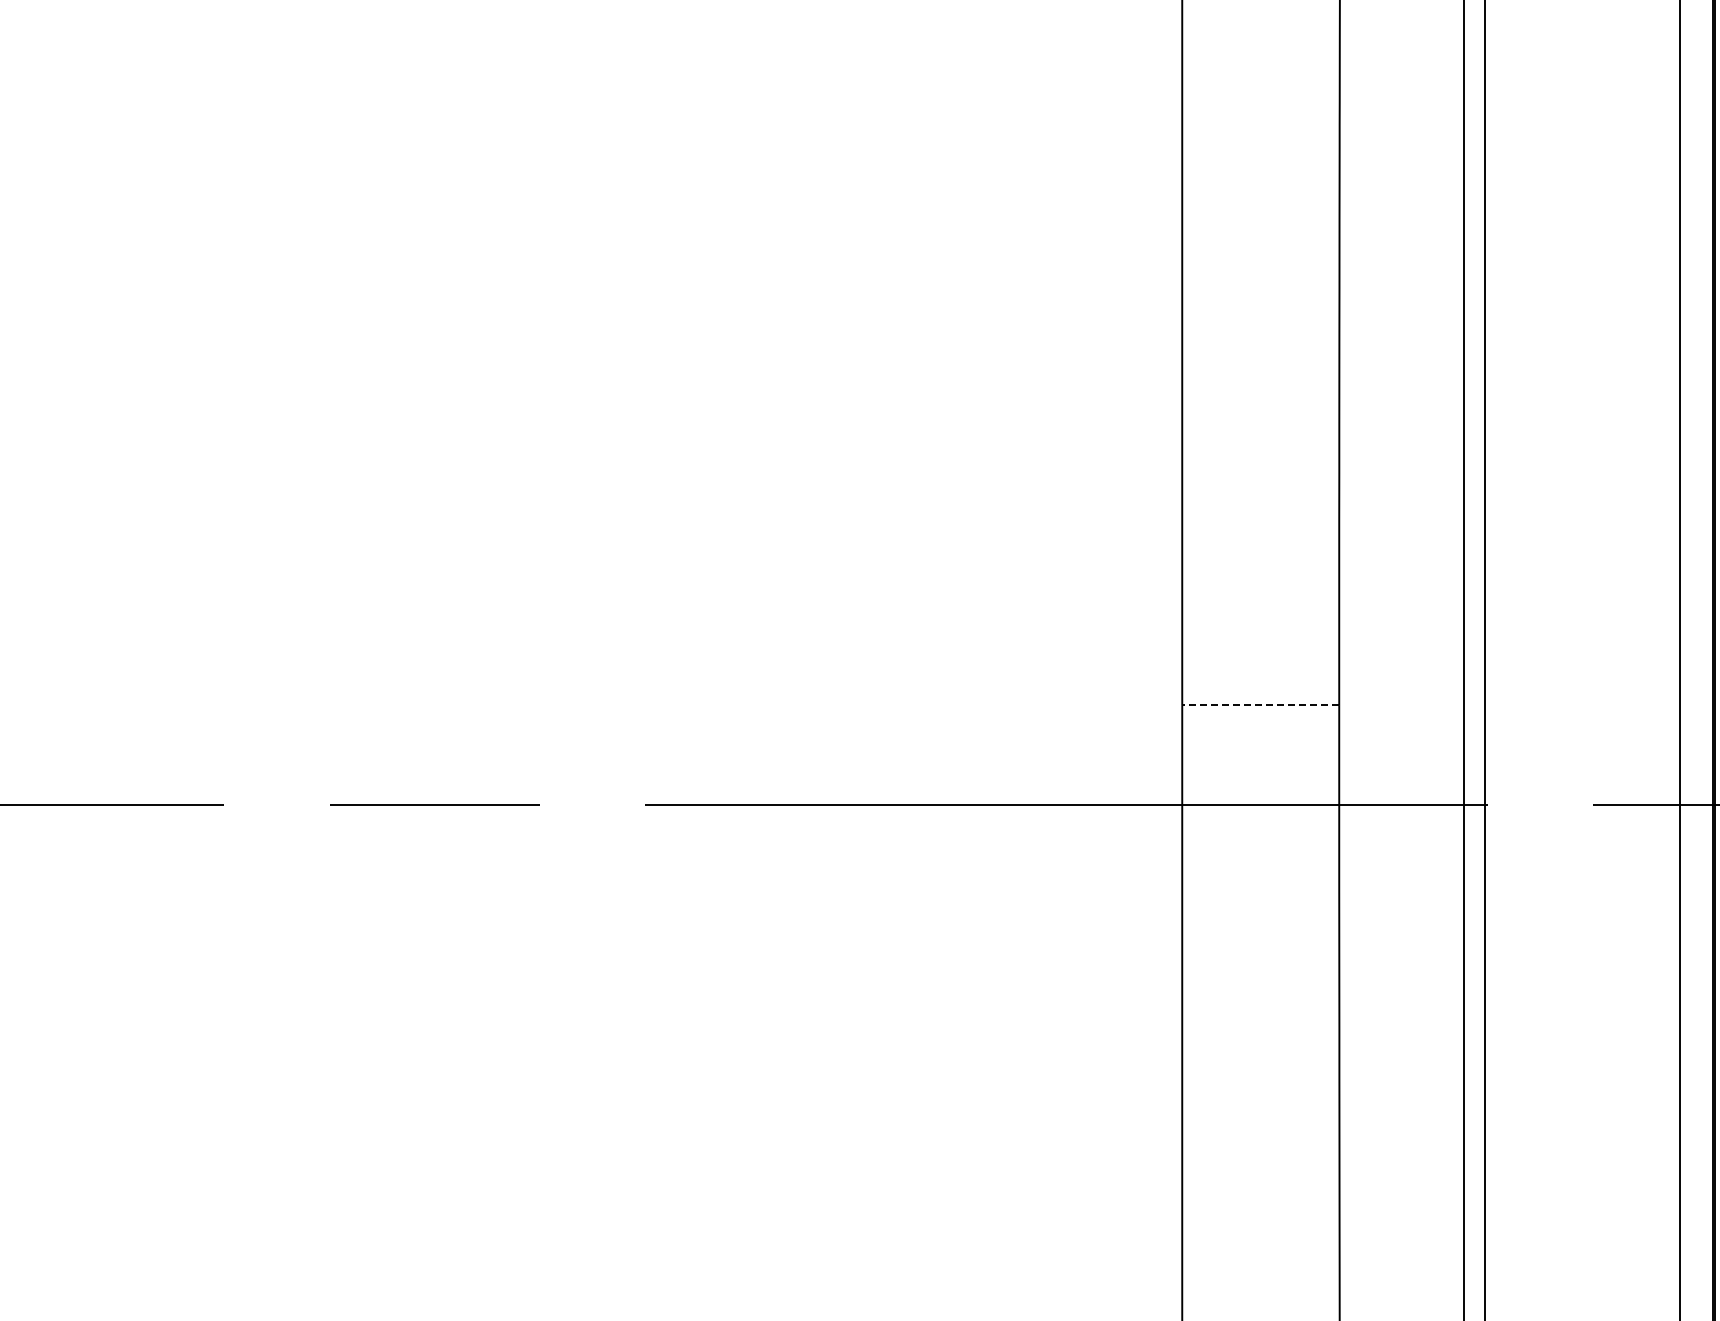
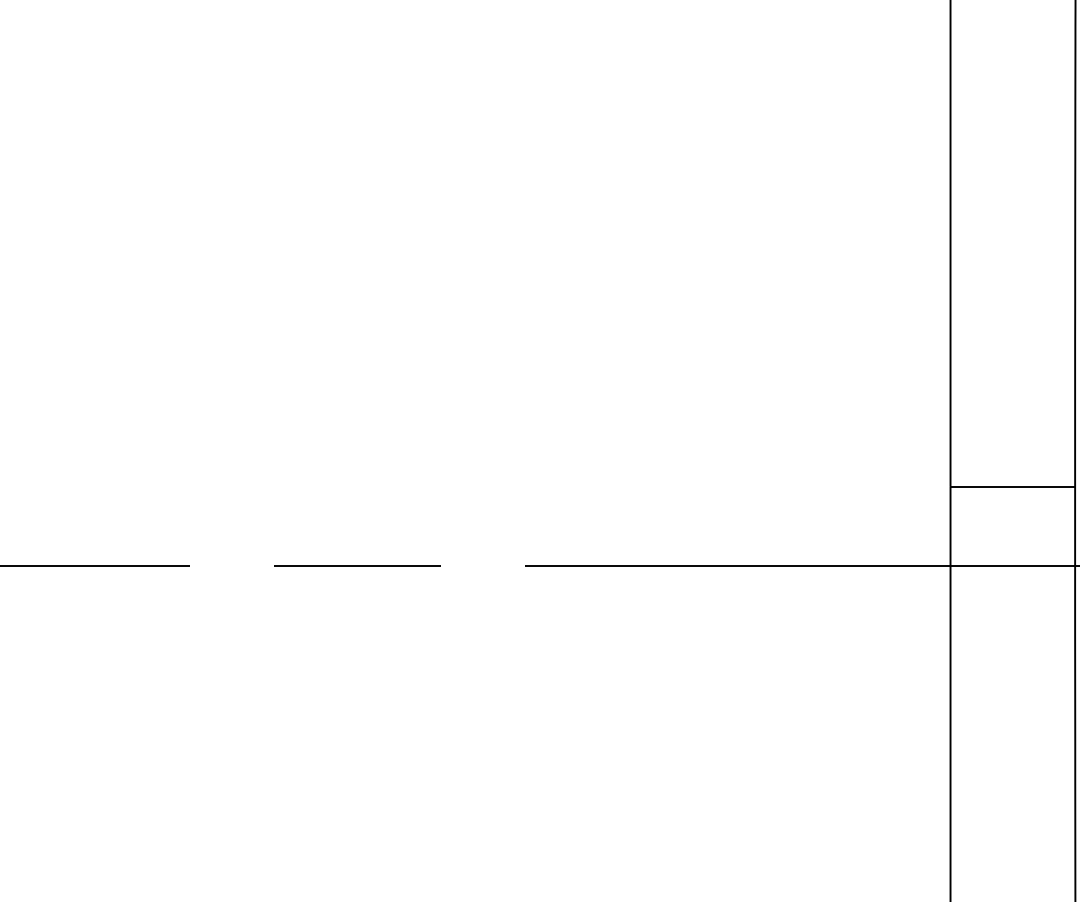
line: (1260, 705) -> (1012, 486), dashed -> solid

